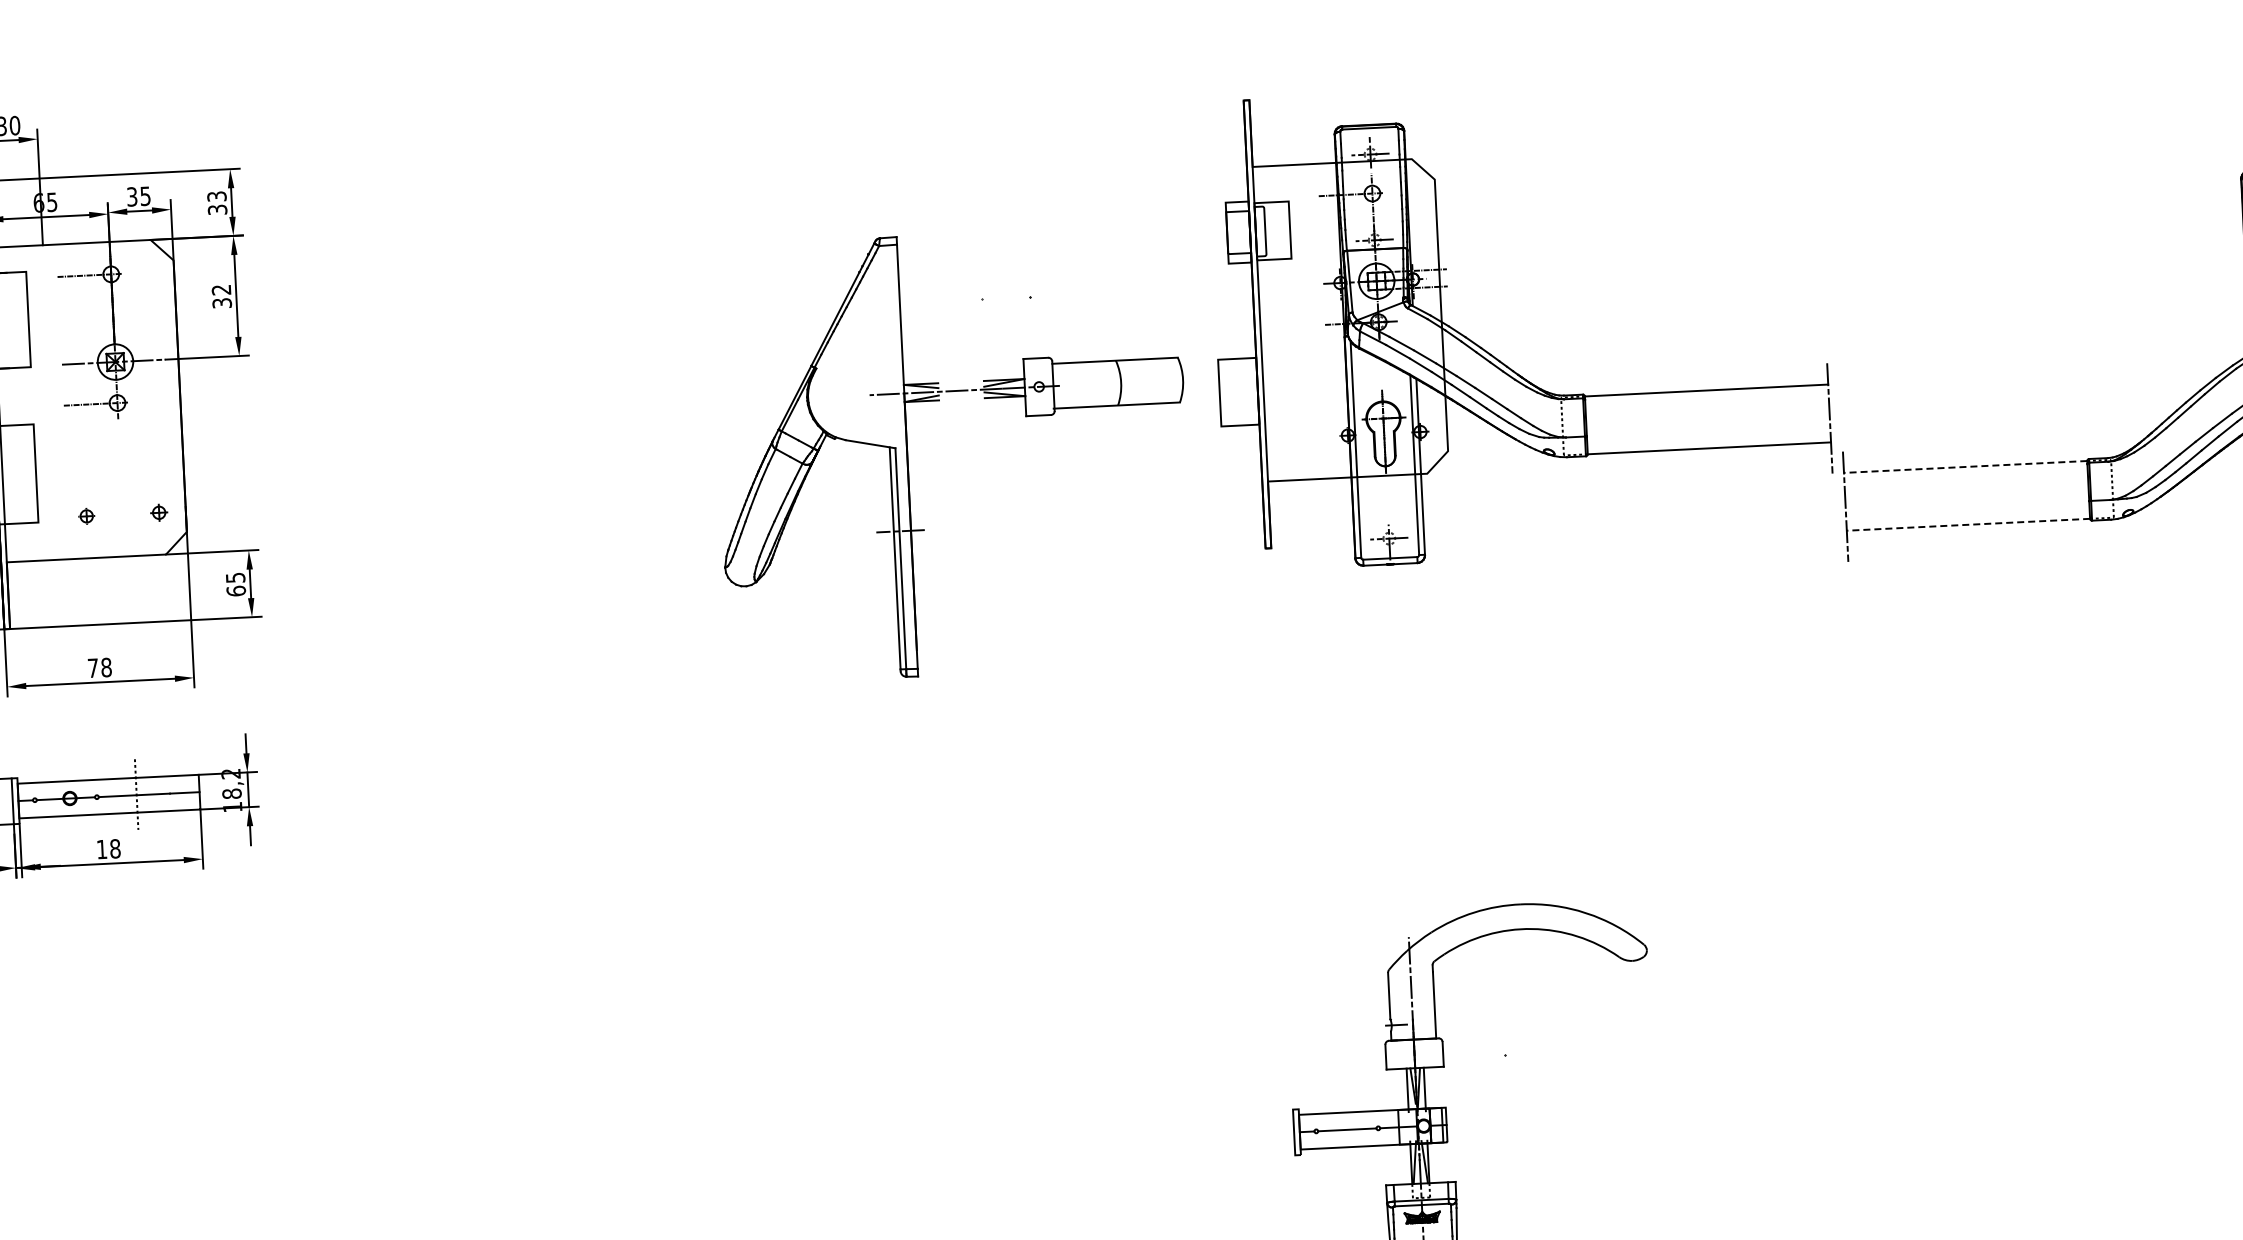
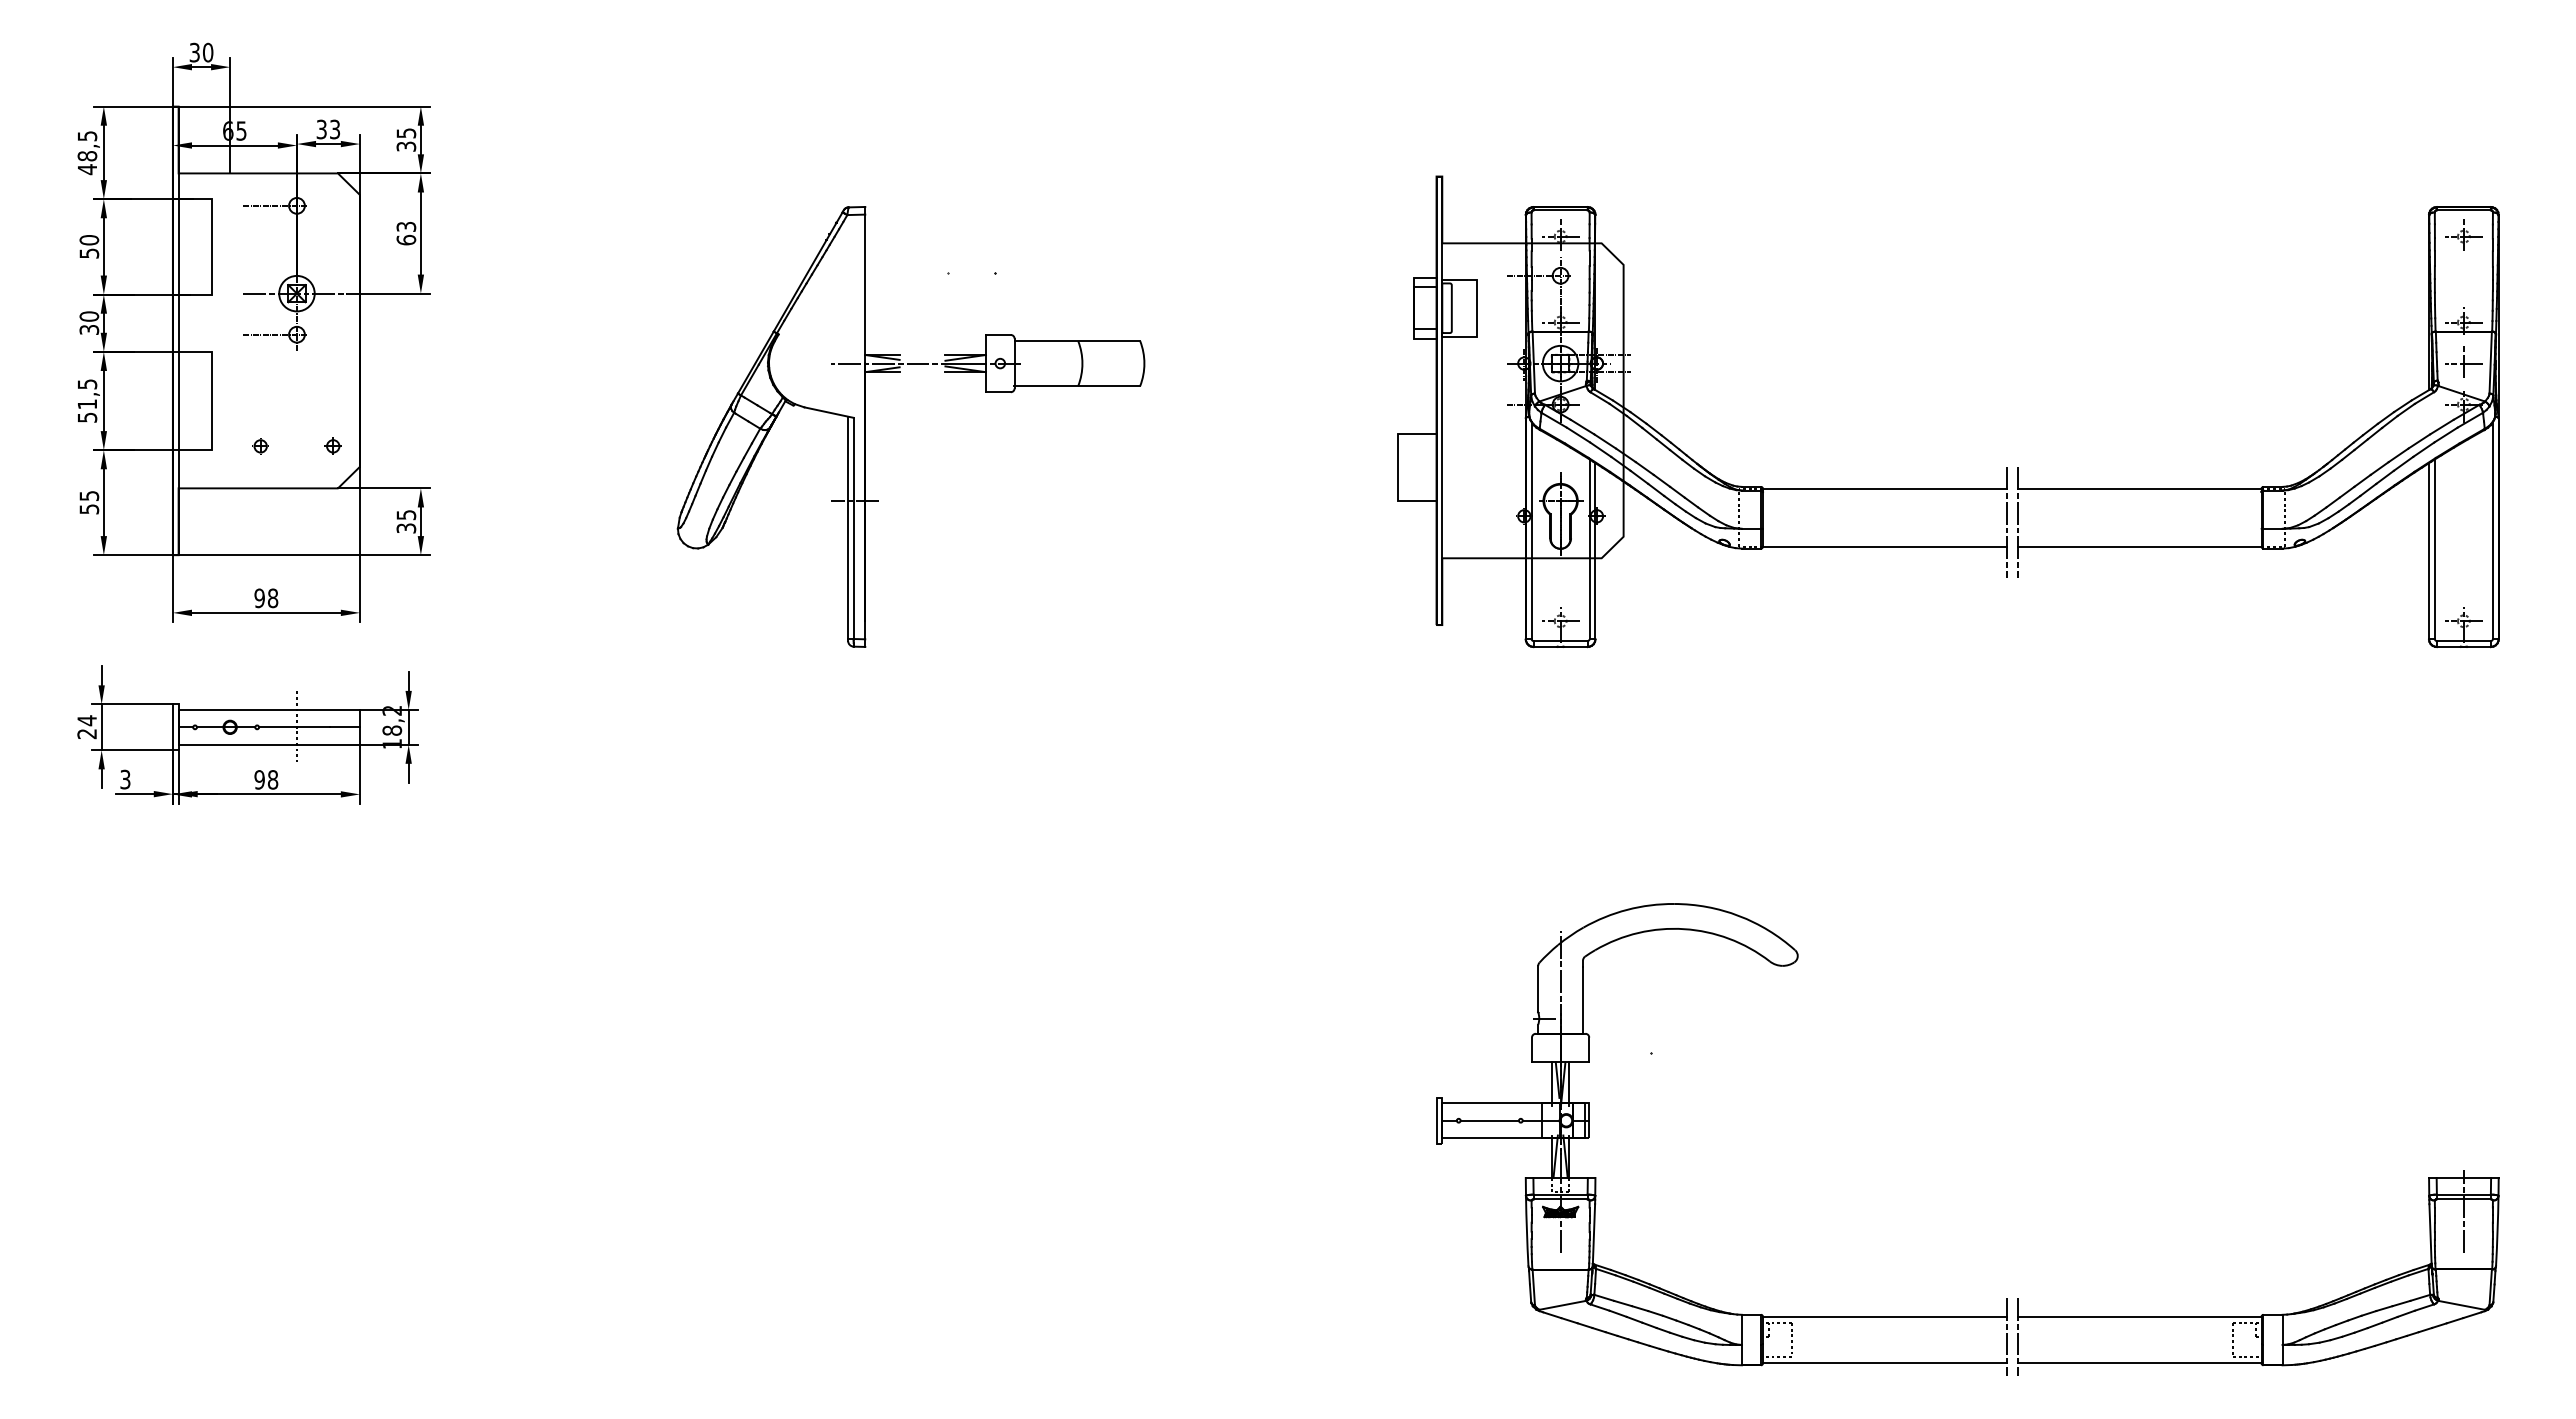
text: (145, 195) -> (335, 128), 35 -> 33
text: (216, 195) -> (405, 132), 33 -> 35
text: (221, 296) -> (406, 233), 32 -> 63
part: (1496, 357) -> (1676, 445), moved
part: (907, 456) -> (865, 426), moved
line: (1965, 466) -> (2139, 488), dashed -> solid
line: (1968, 524) -> (2139, 546), dashed -> solid
text: (236, 591) -> (406, 528), 65 -> 35
text: (92, 668) -> (259, 598), 78 -> 98
text: (101, 849) -> (259, 779), 18 -> 98

